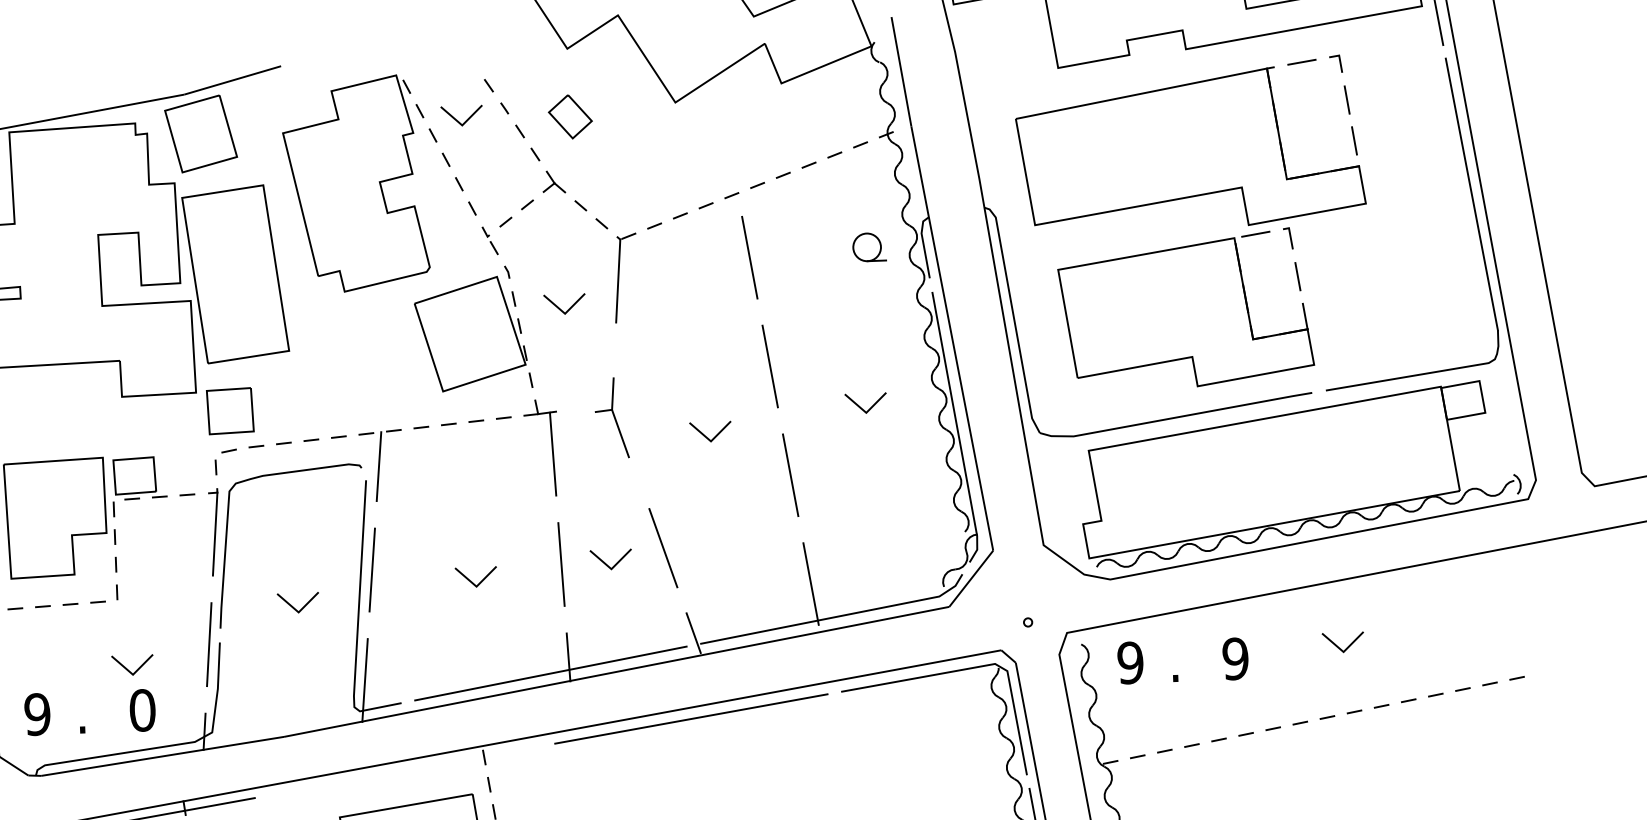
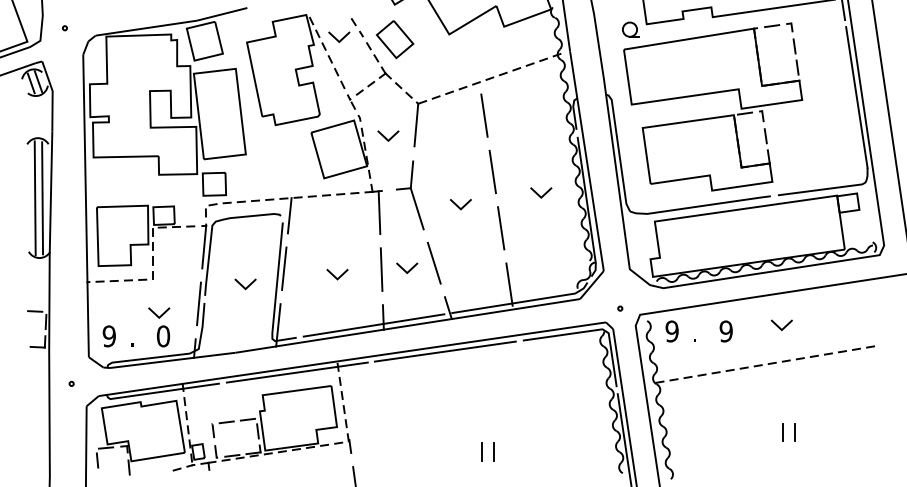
part: (569, 116) -> (394, 39), size x1.67
part: (868, 246) -> (630, 29), moved
part: (612, 418) -> (410, 195), size x1.67
line: (403, 770) -> (296, 372), added

